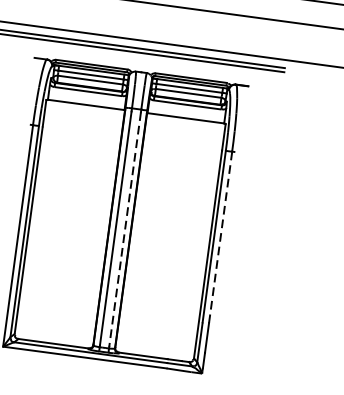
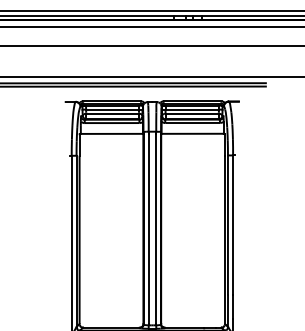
line: (125, 230) -> (156, 229), dashed -> solid
line: (221, 236) -> (233, 224), dashed -> solid

